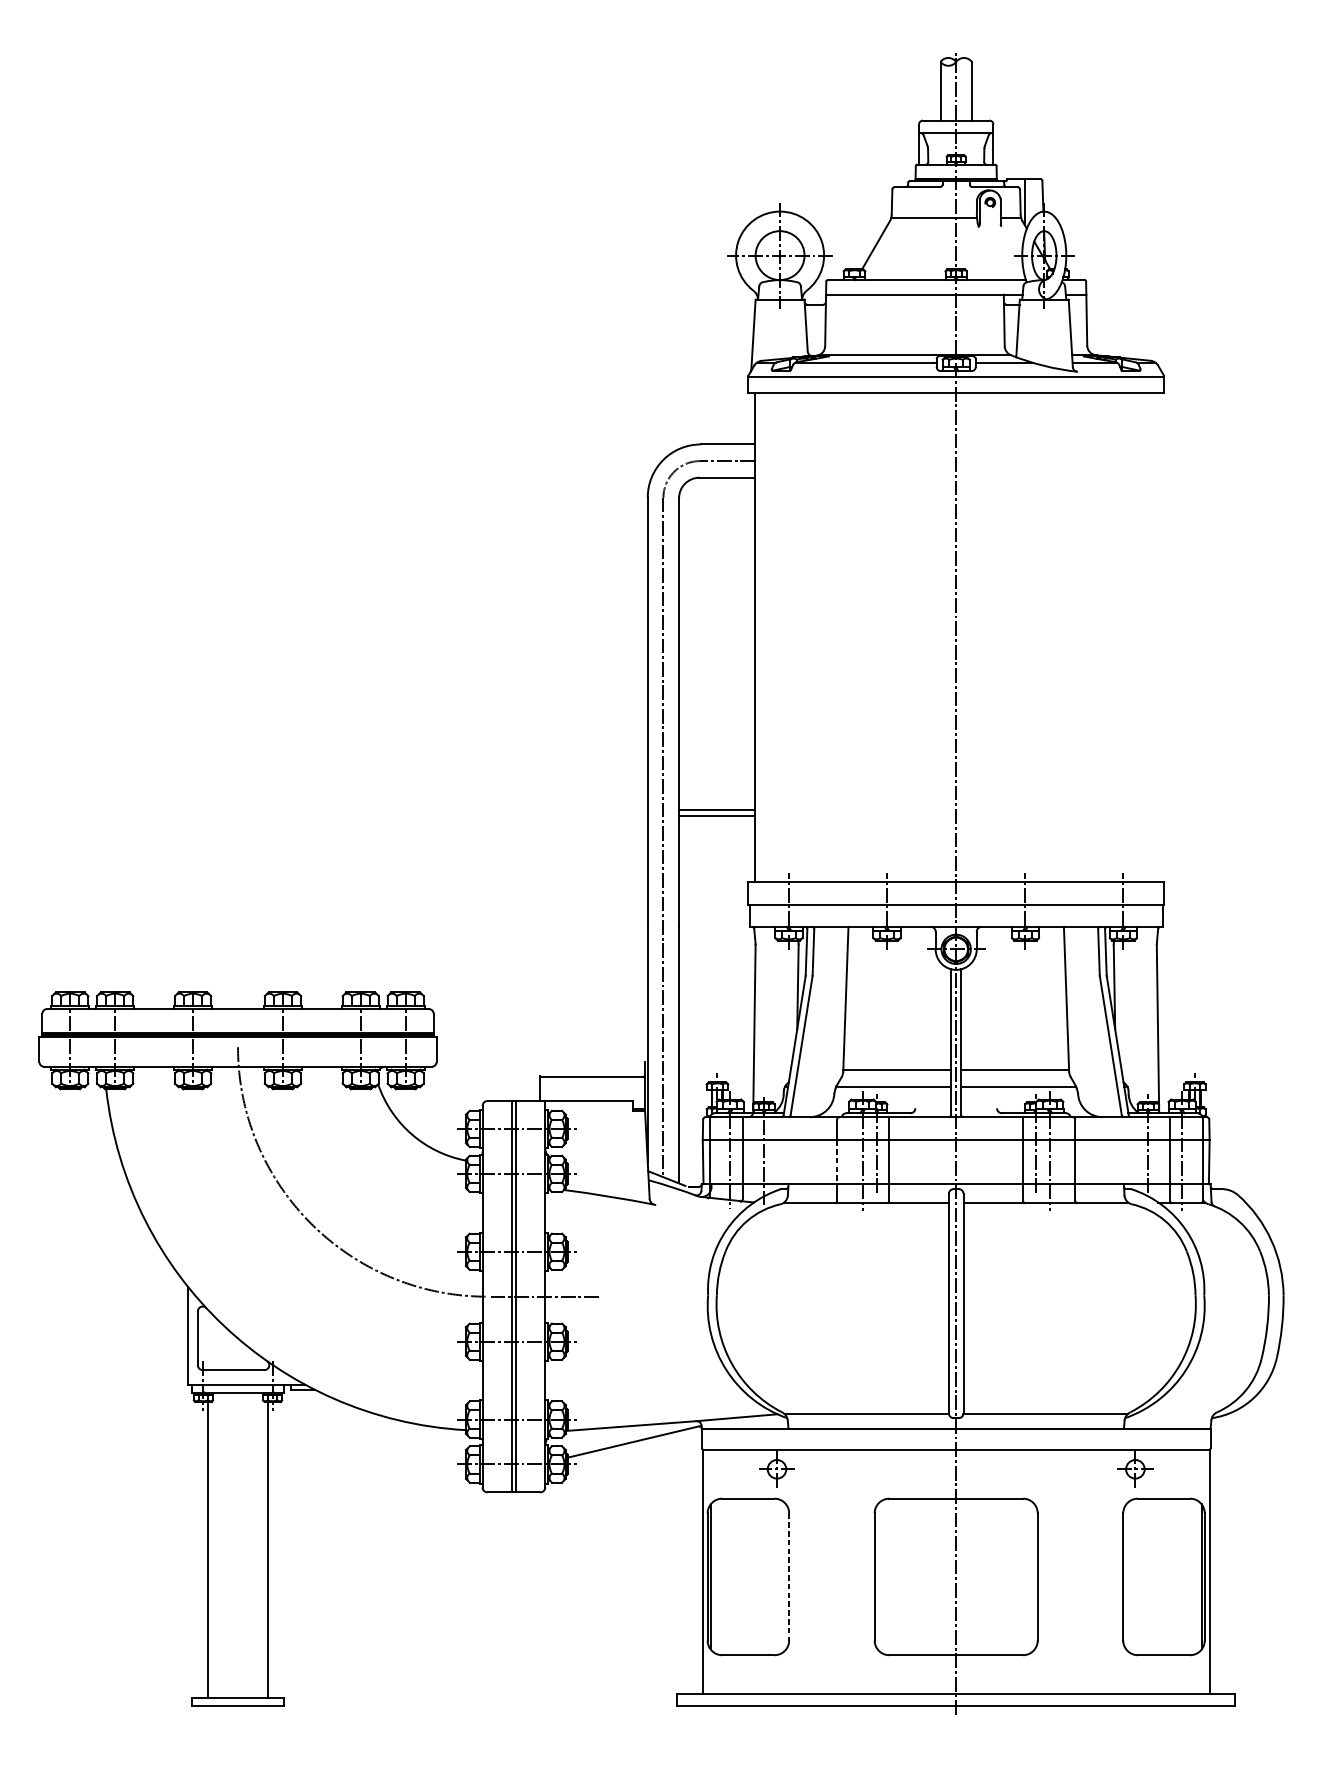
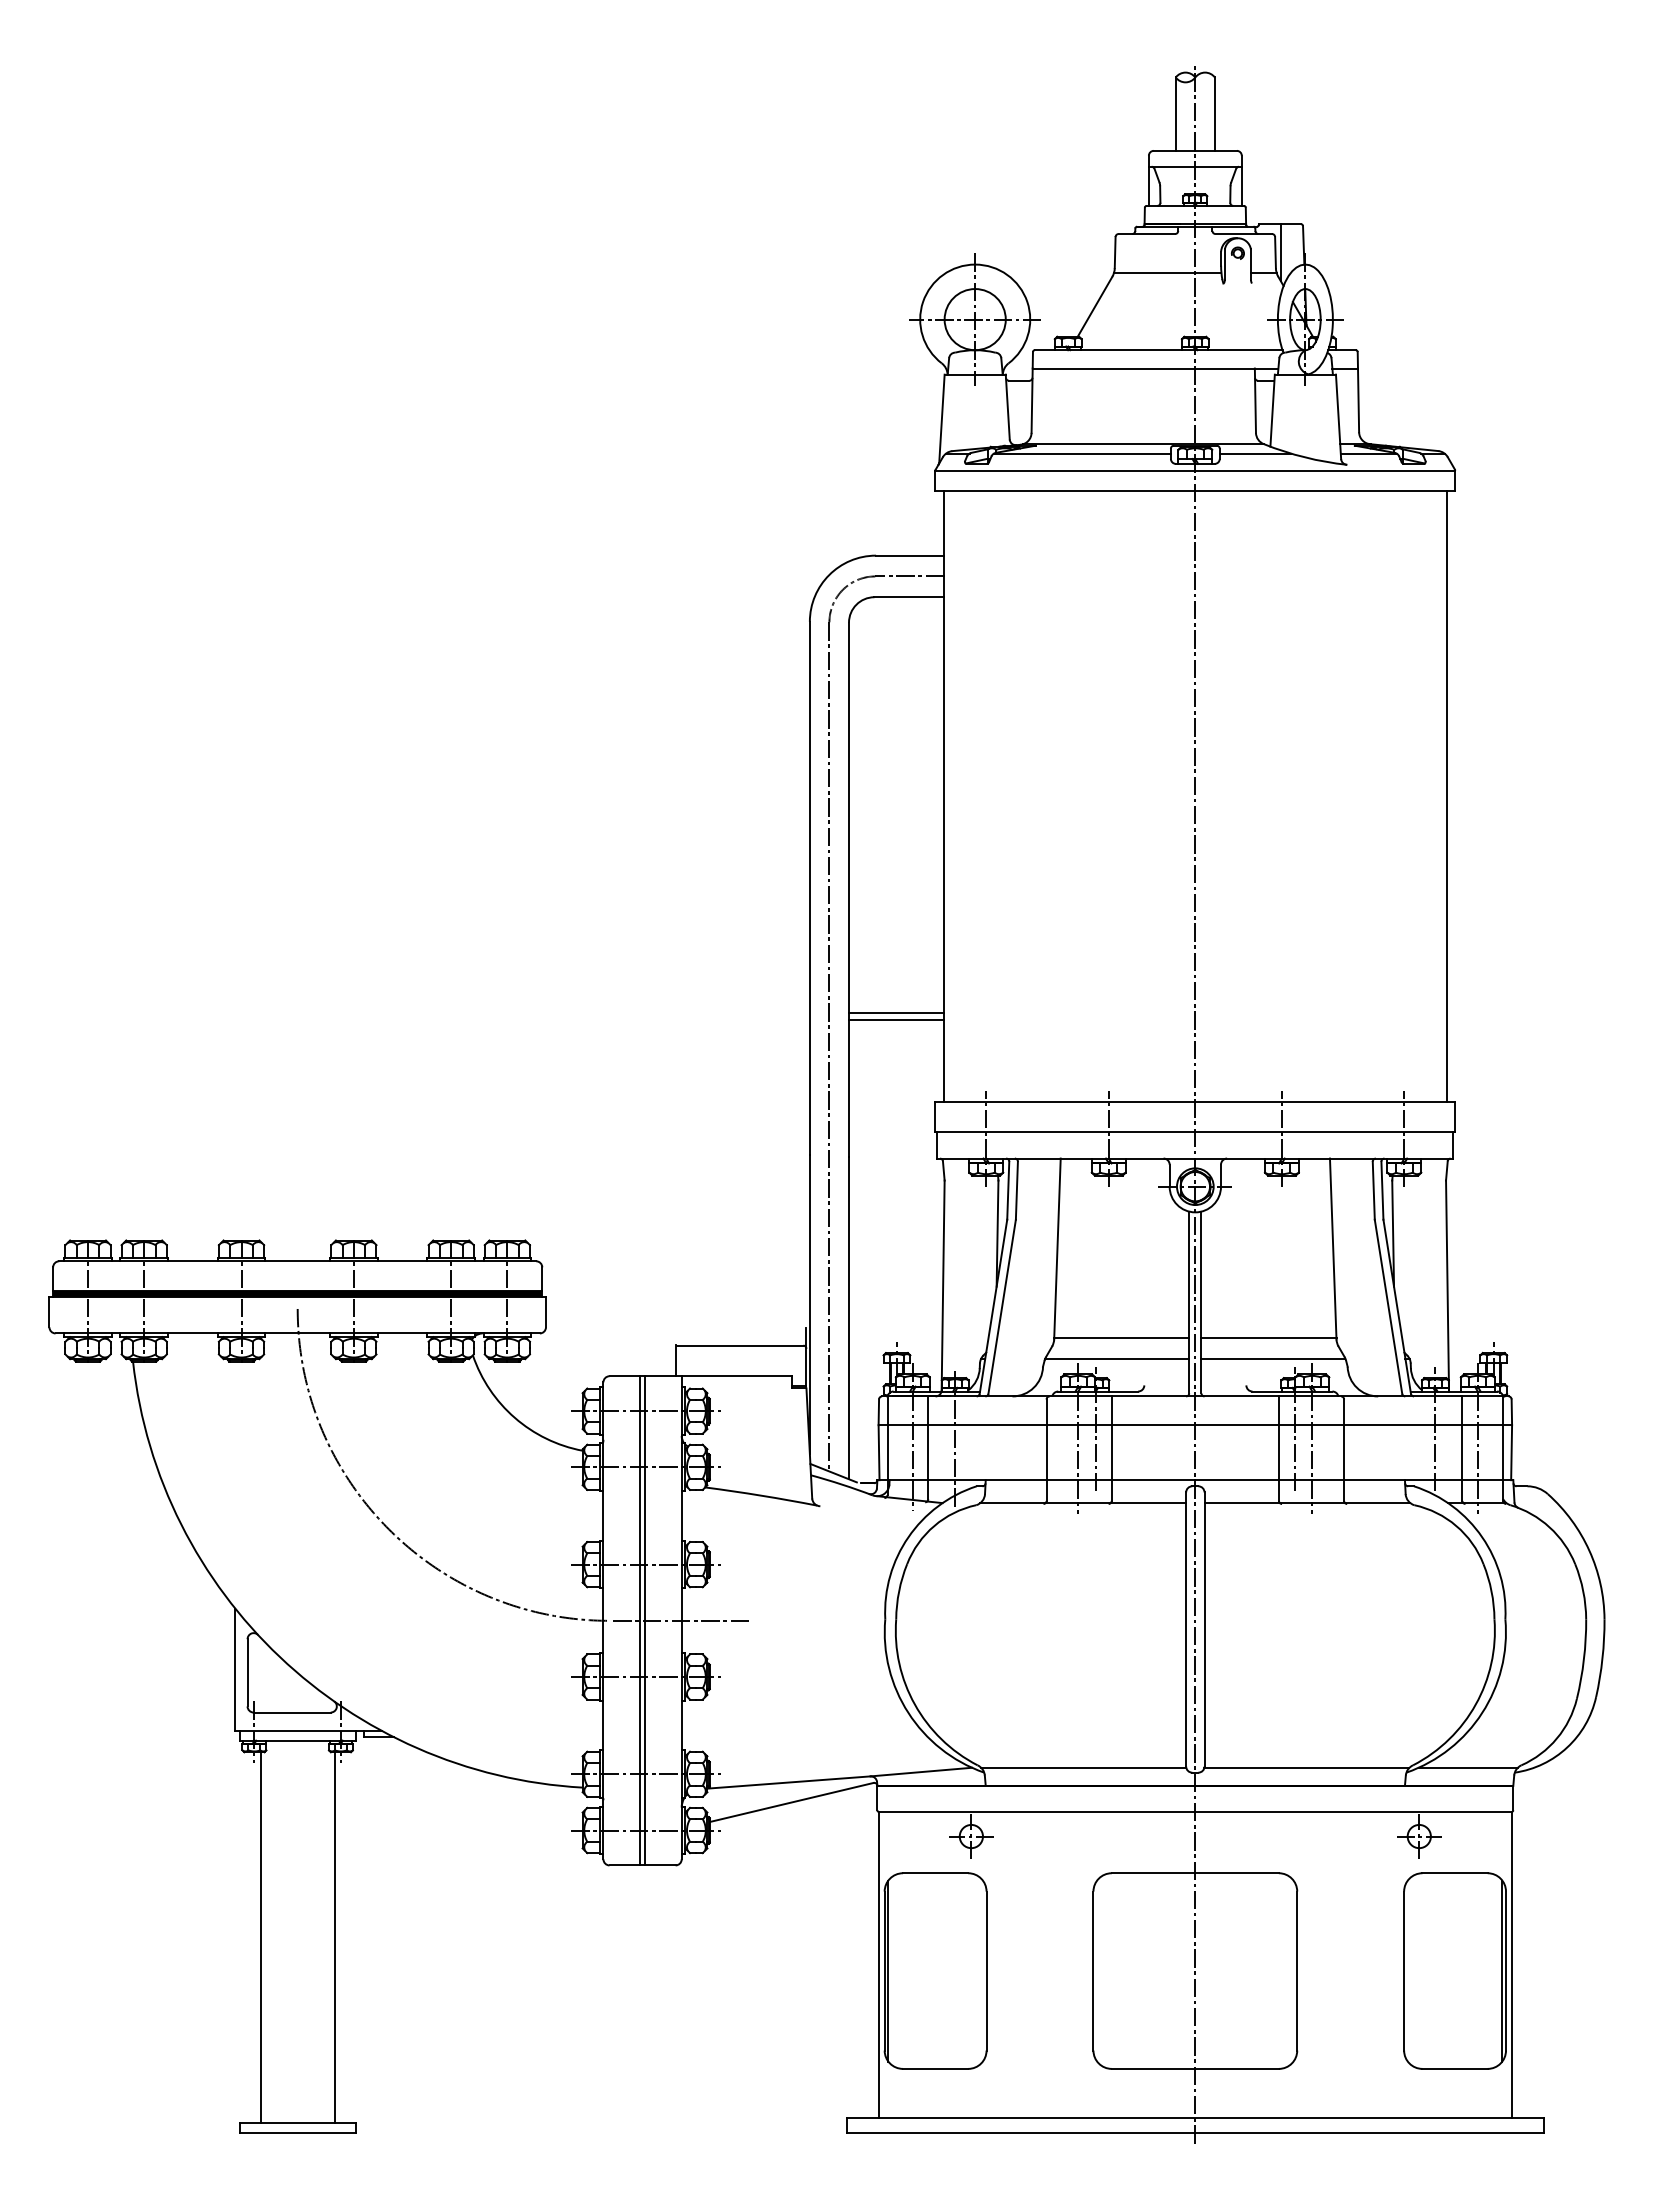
line: (1157, 637) -> (1446, 796), added
line: (837, 1162) -> (1046, 1452), dashed -> solid
line: (1173, 1414) -> (1467, 1767), added
line: (789, 1577) -> (986, 1971), dashed -> solid

